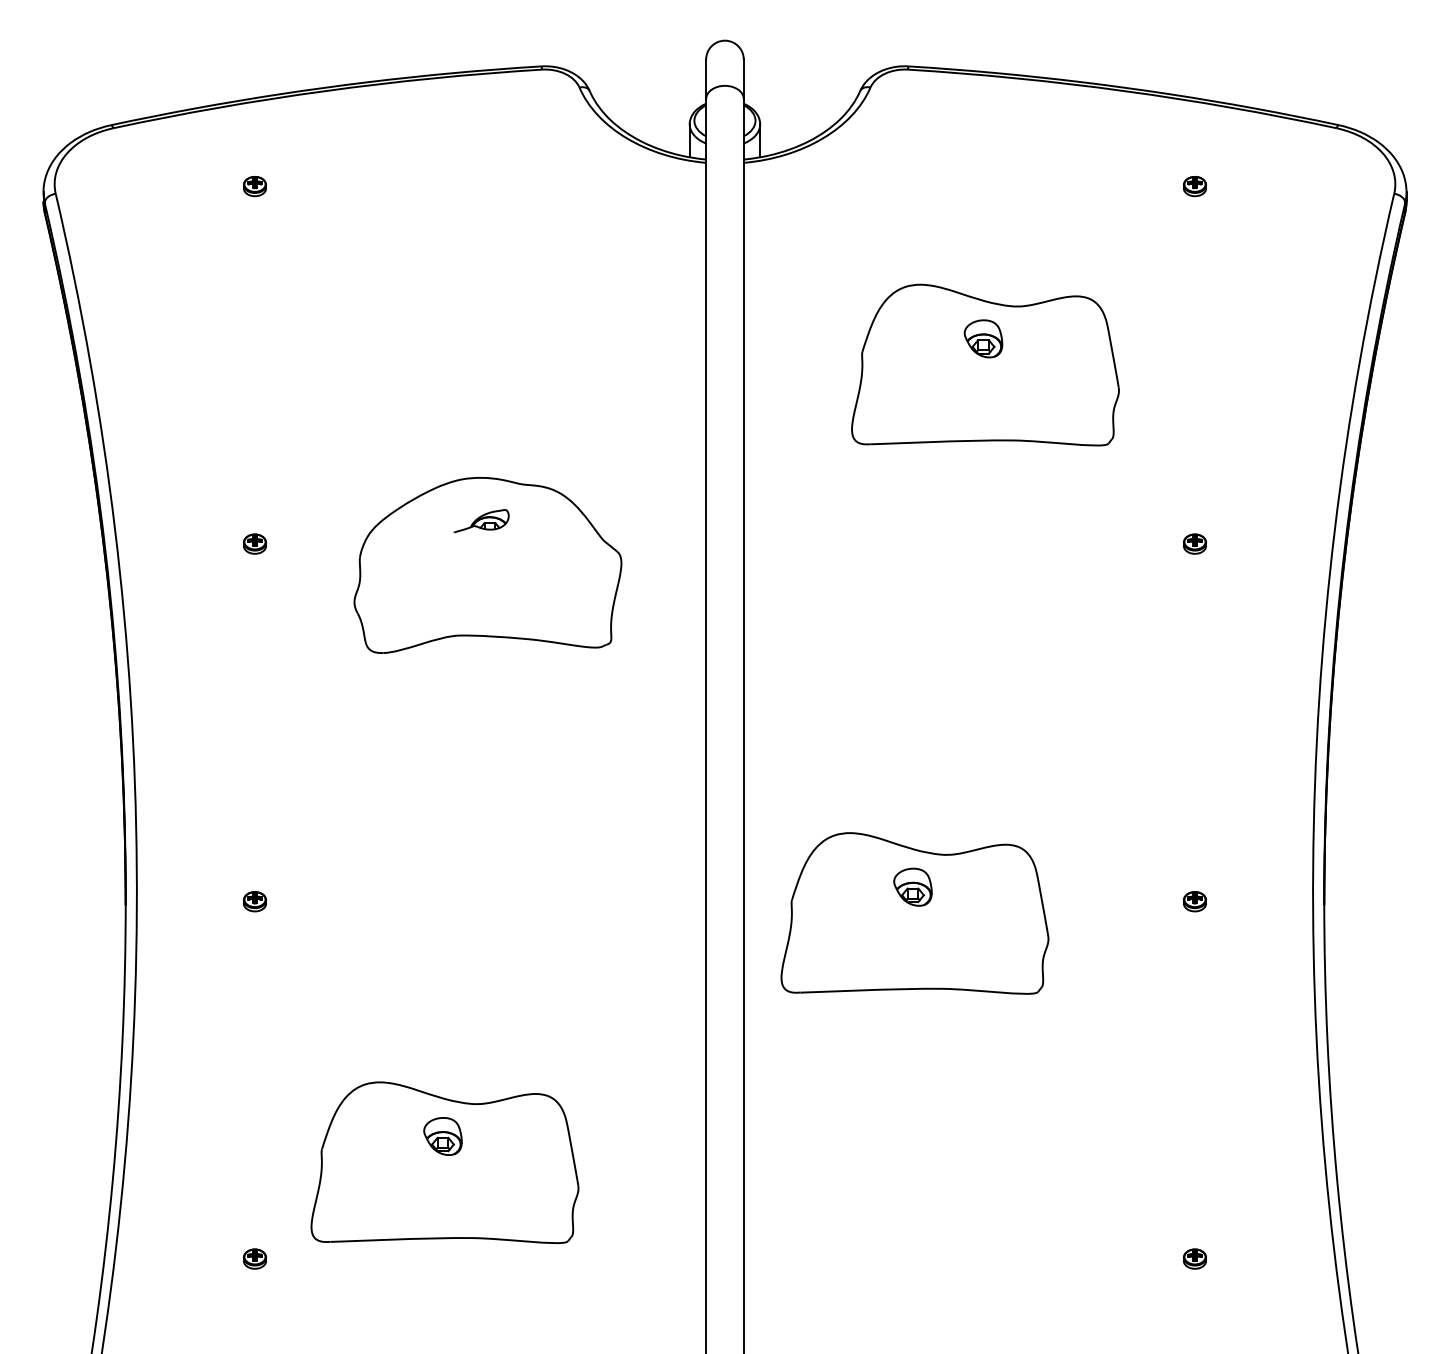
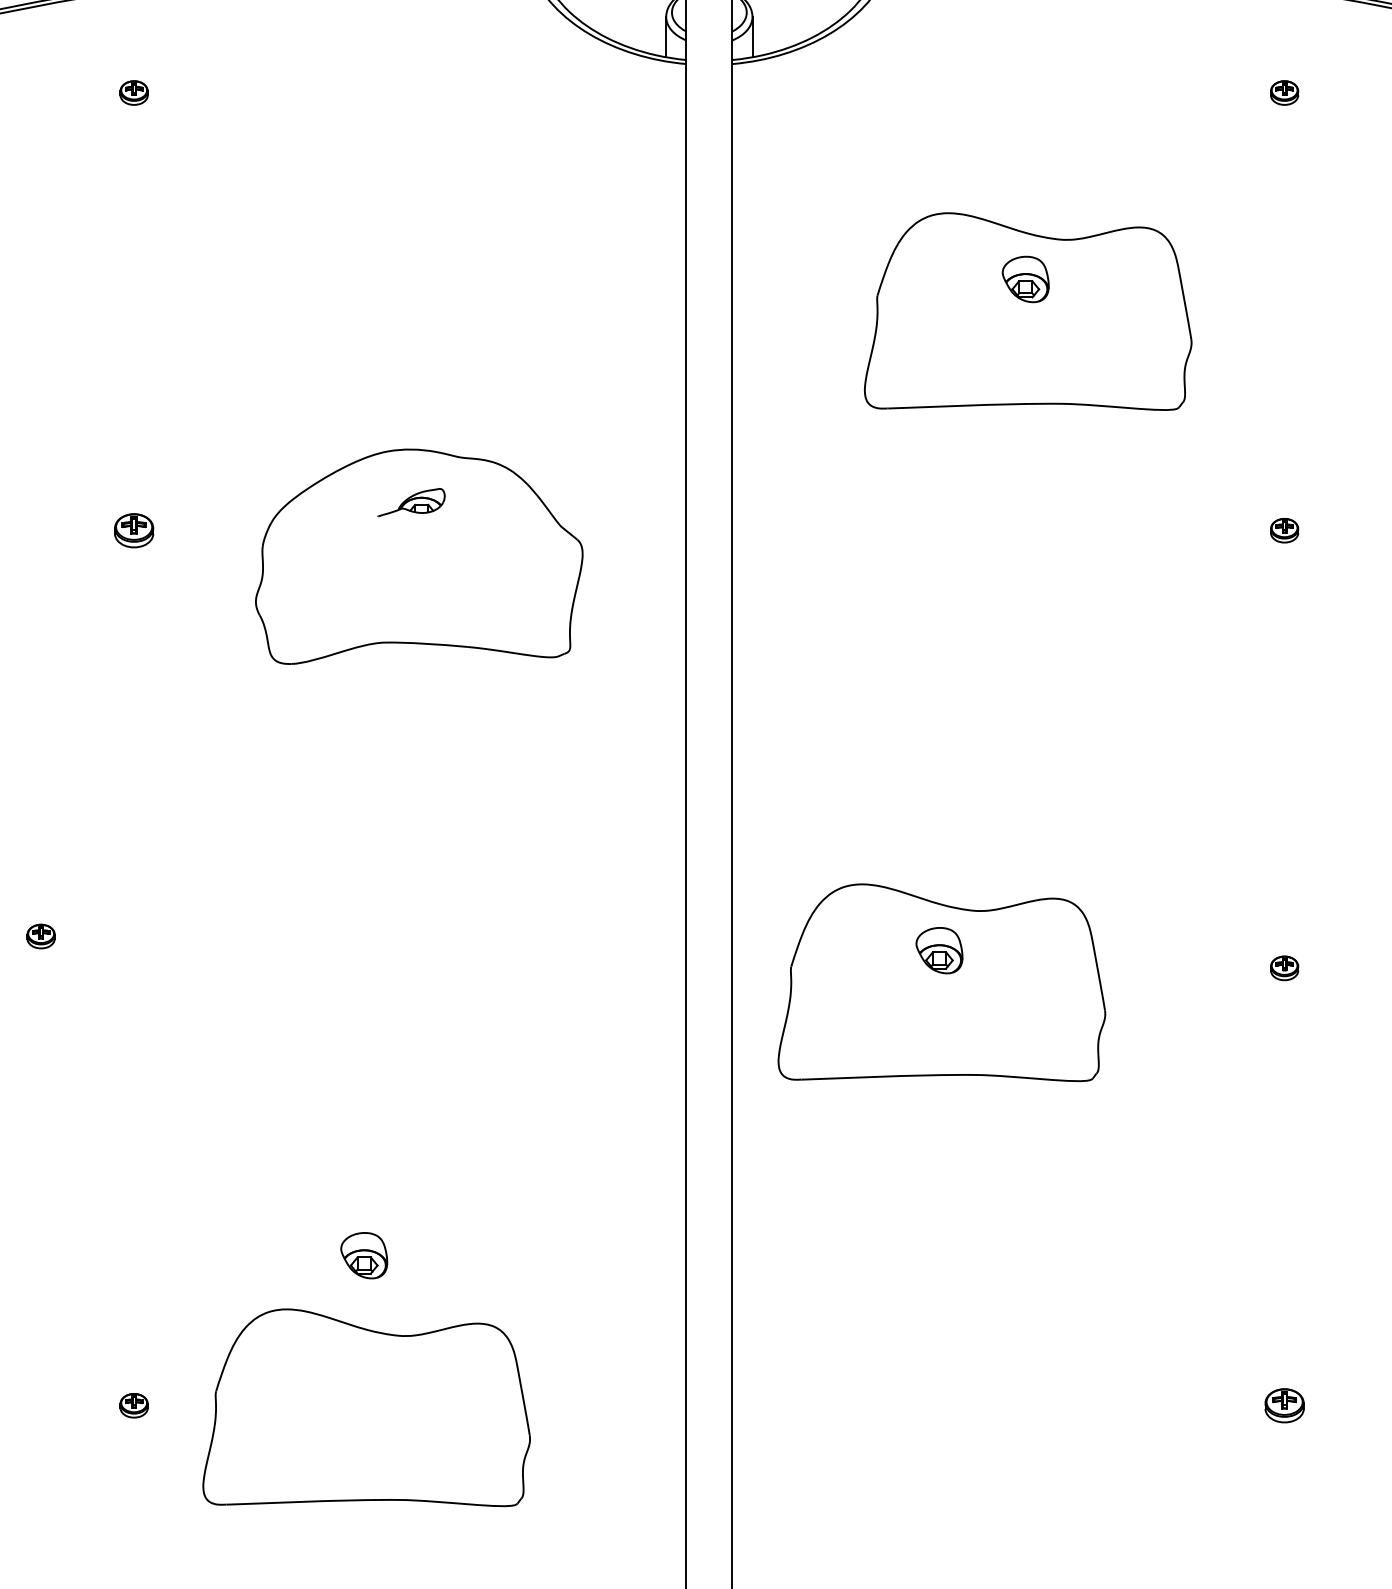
part: (254, 543) -> (133, 529), size x1.4
part: (254, 901) -> (40, 936), moved
part: (444, 1162) -> (366, 1407), moved
part: (1194, 1258) -> (1284, 1405), size x1.4

